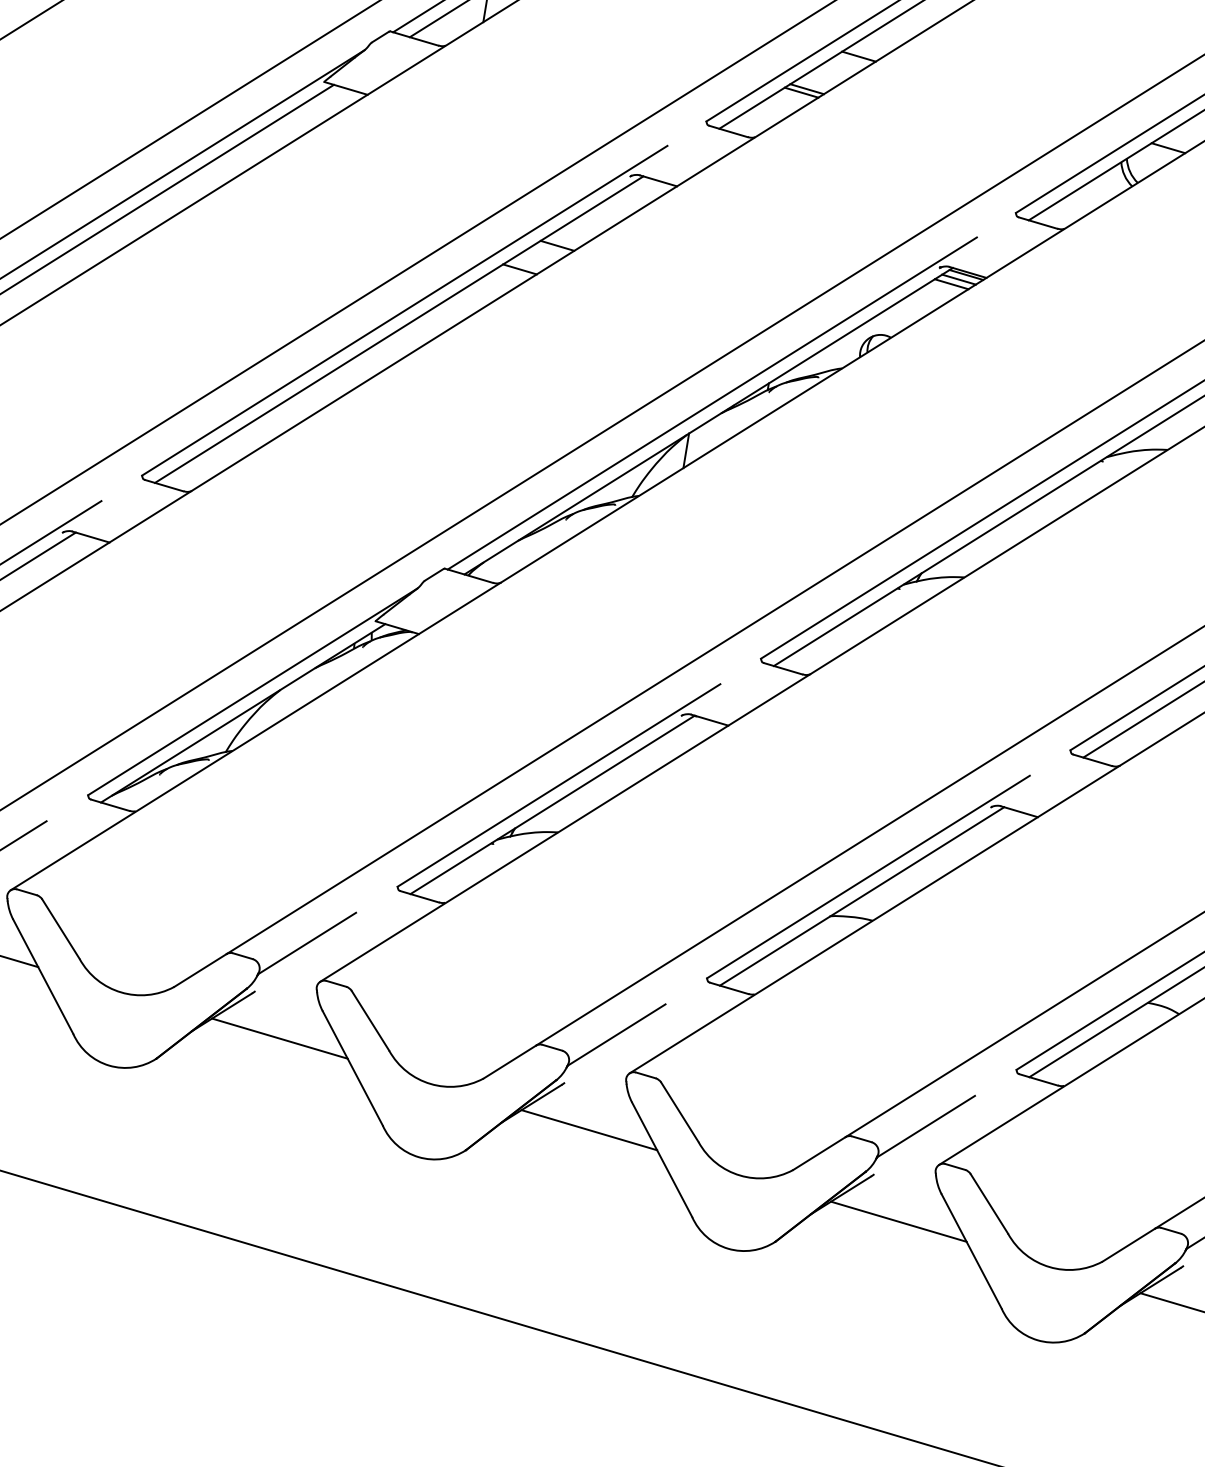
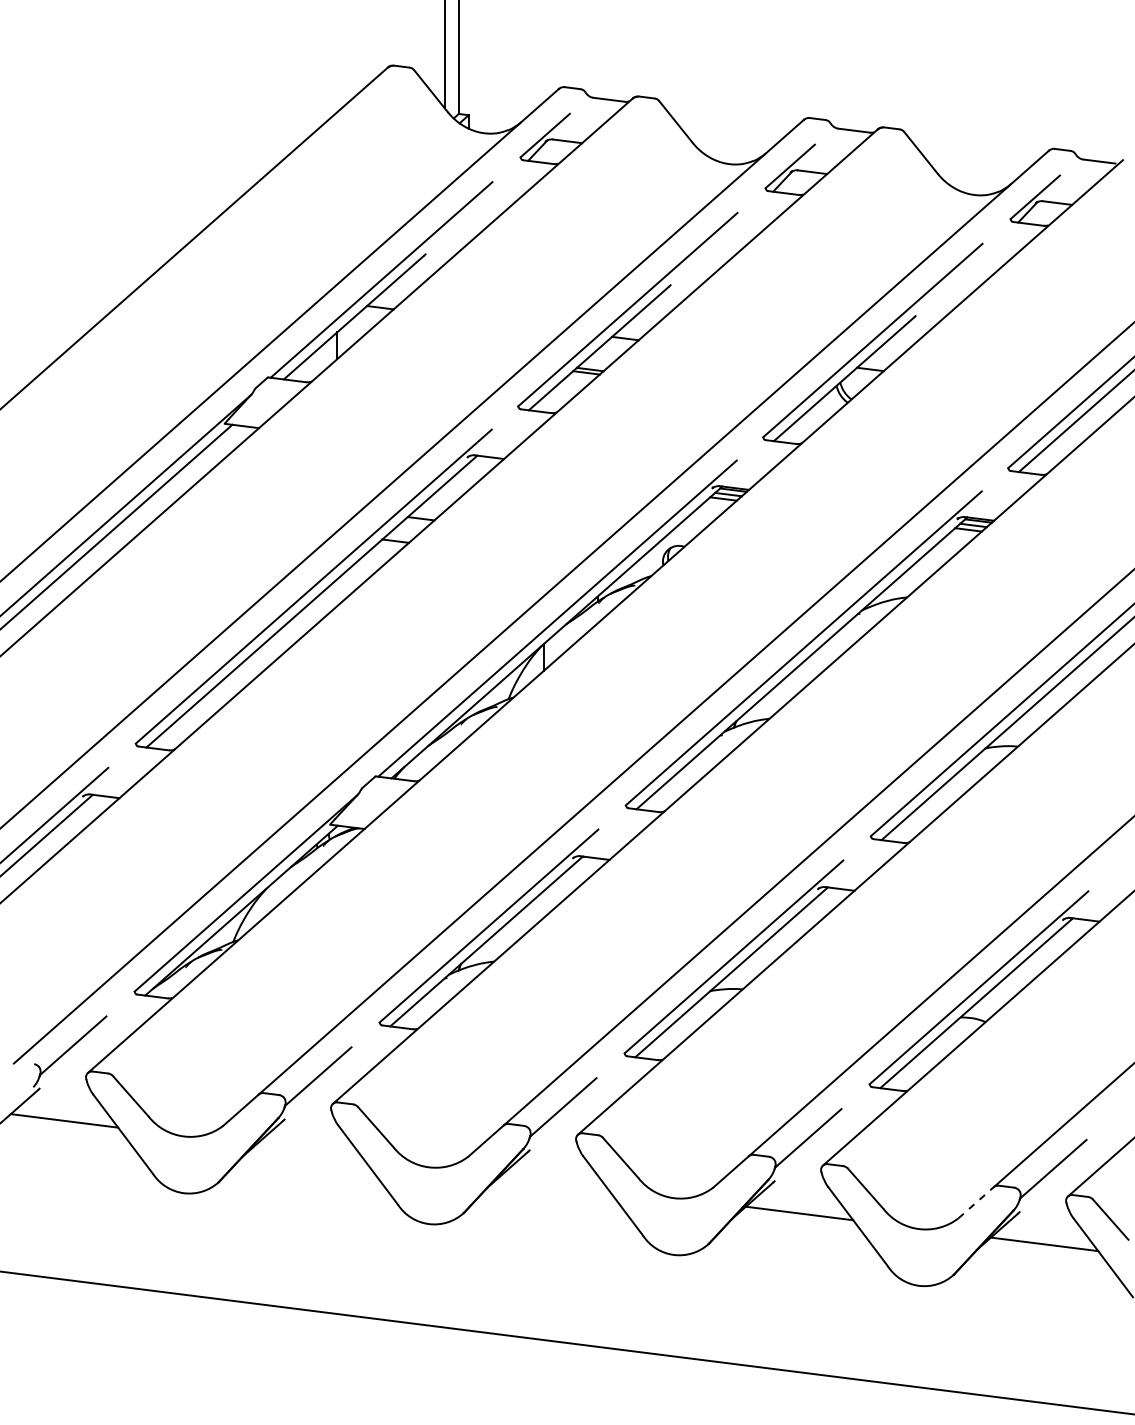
line: (279, 1038) -> (309, 1151), removed
line: (589, 1130) -> (554, 1182), removed
line: (1129, 1244) -> (976, 1202), solid -> dashed

